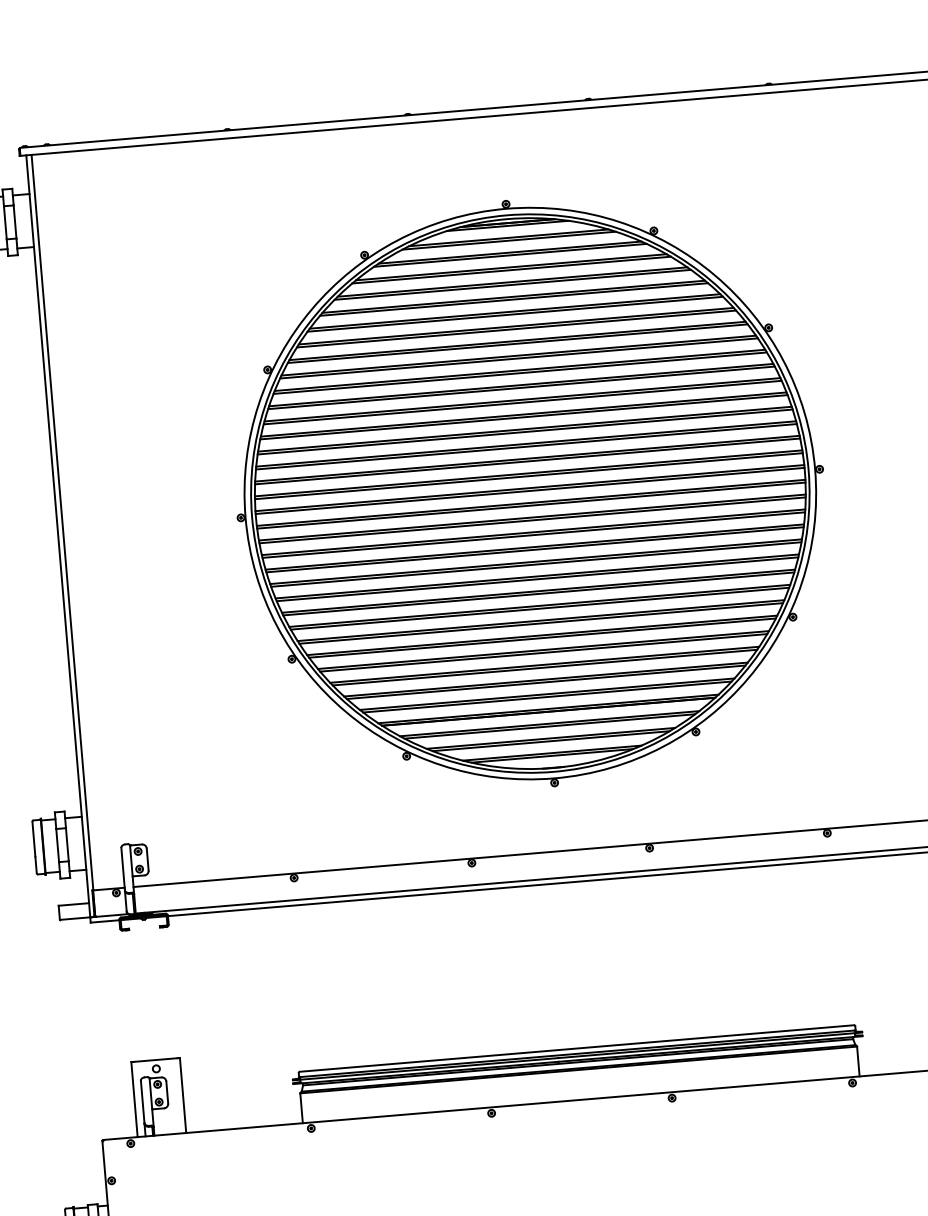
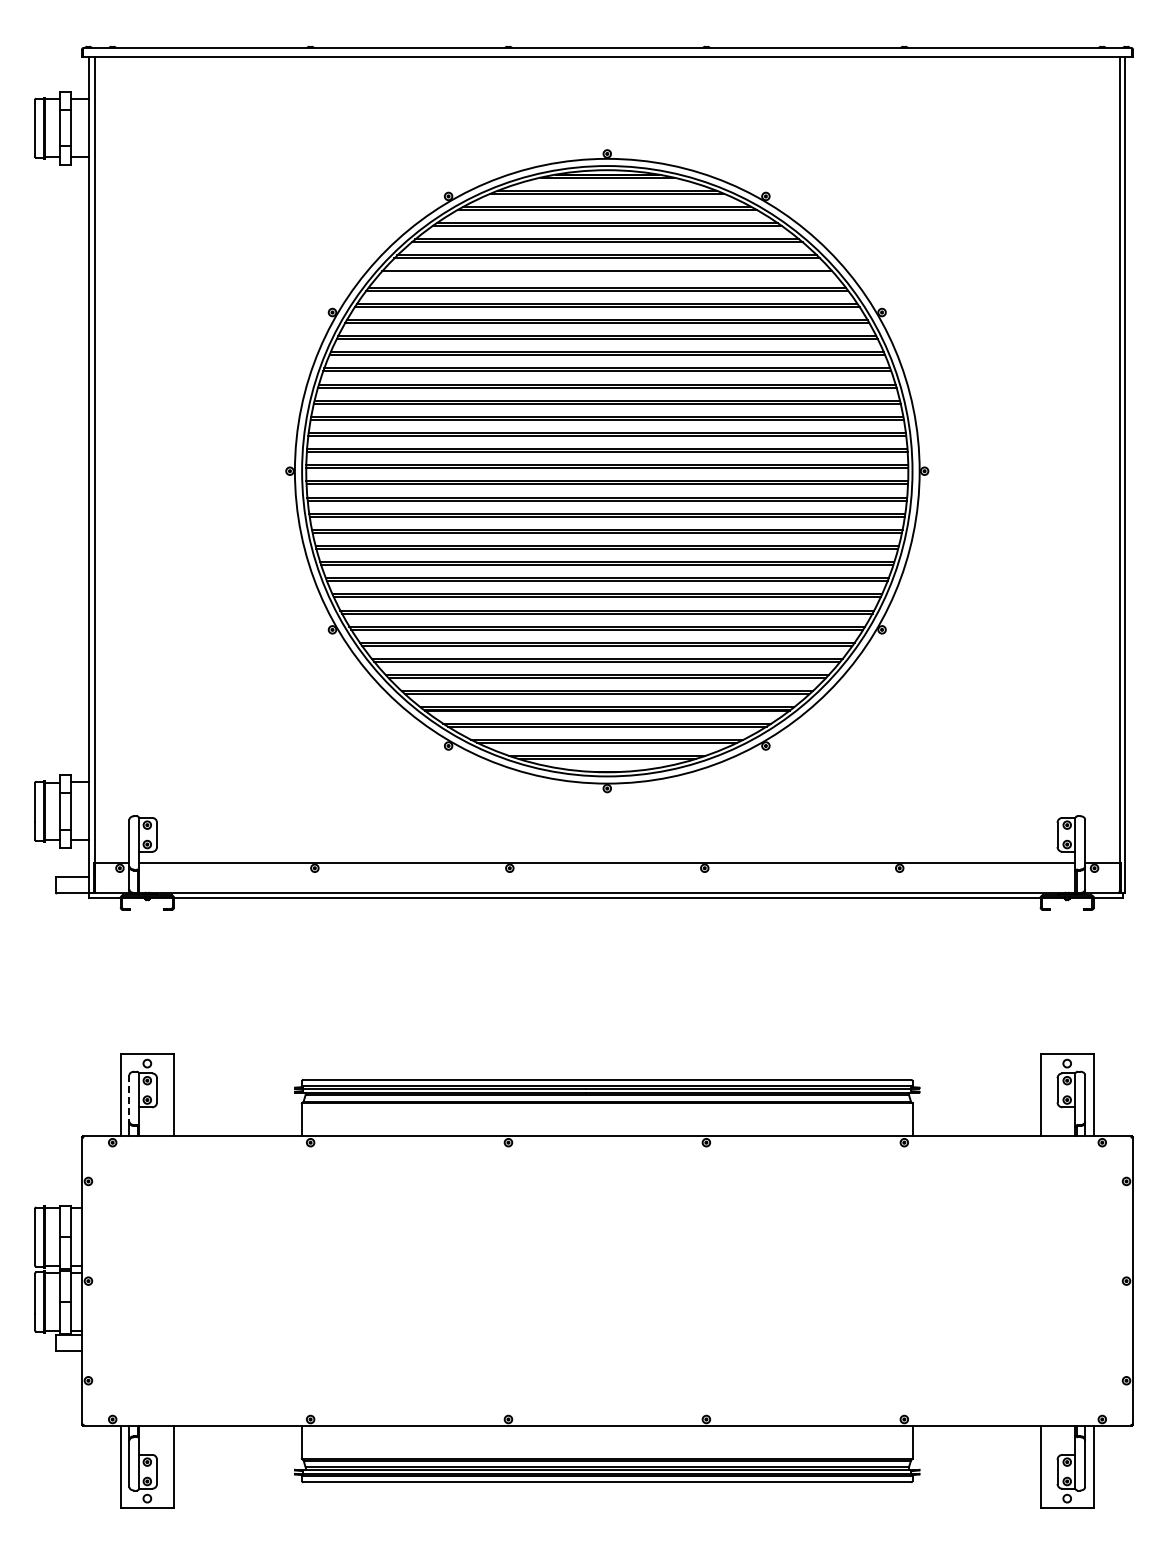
line: (515, 314) -> (607, 274), removed
line: (142, 1102) -> (129, 1098), solid -> dashed

